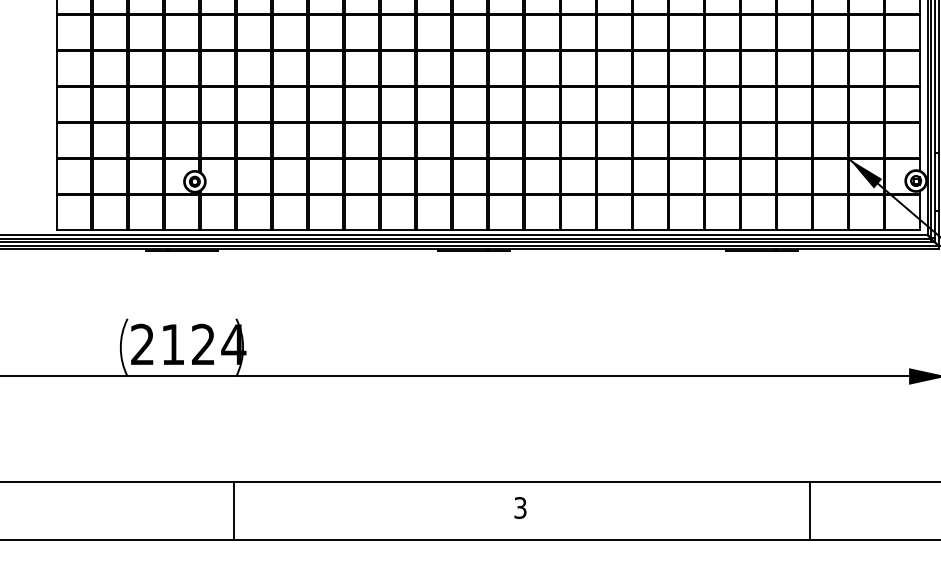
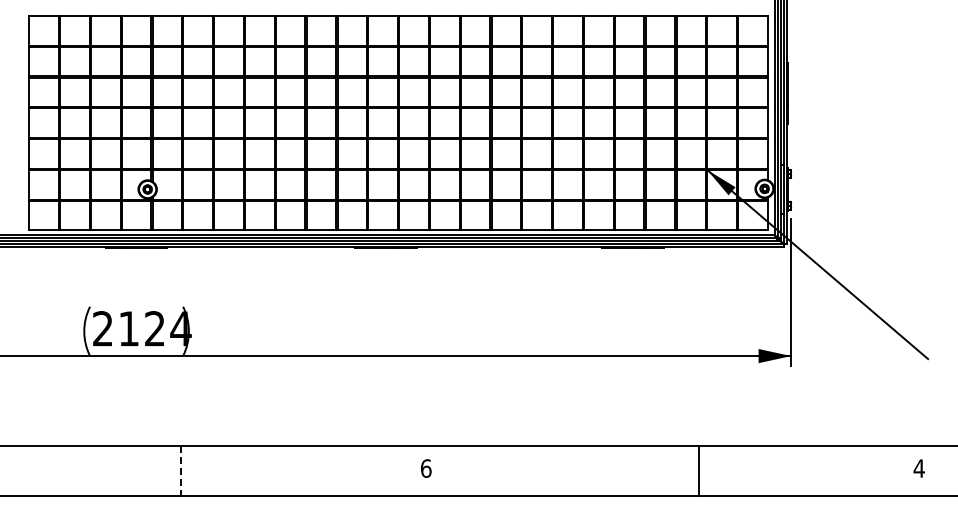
text: (519, 507) -> (425, 468), 3 -> 6
line: (234, 510) -> (181, 470), solid -> dashed
line: (810, 510) -> (699, 470), moved

